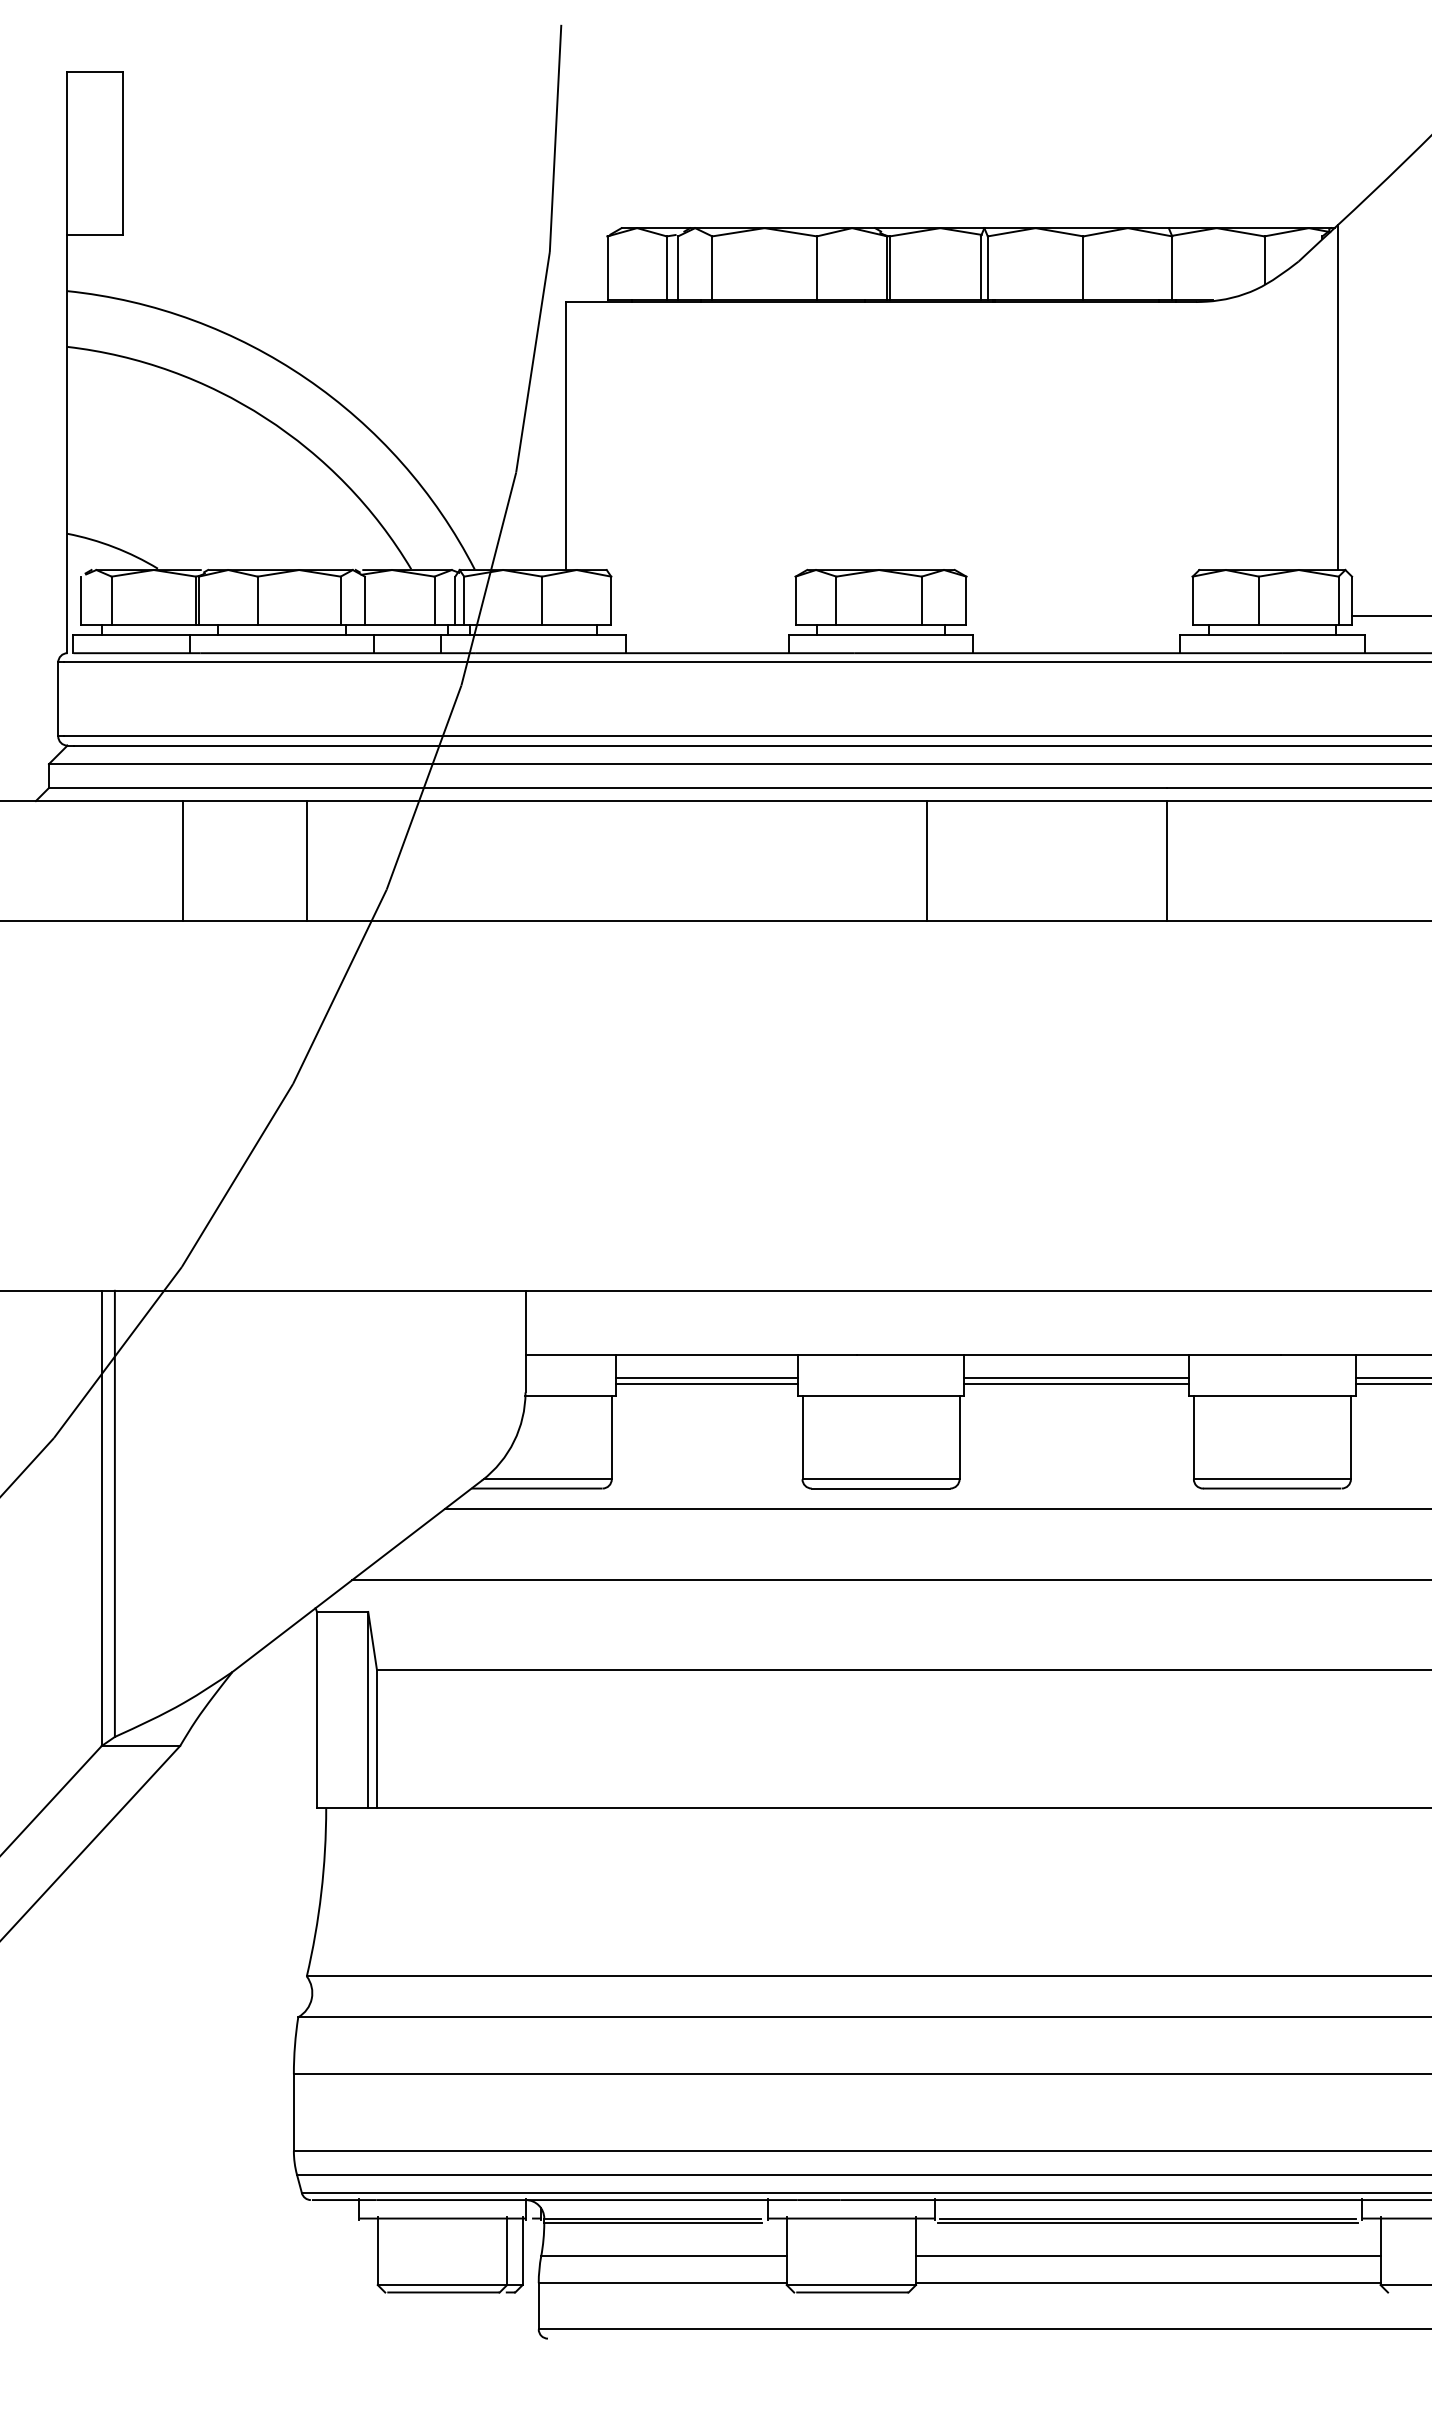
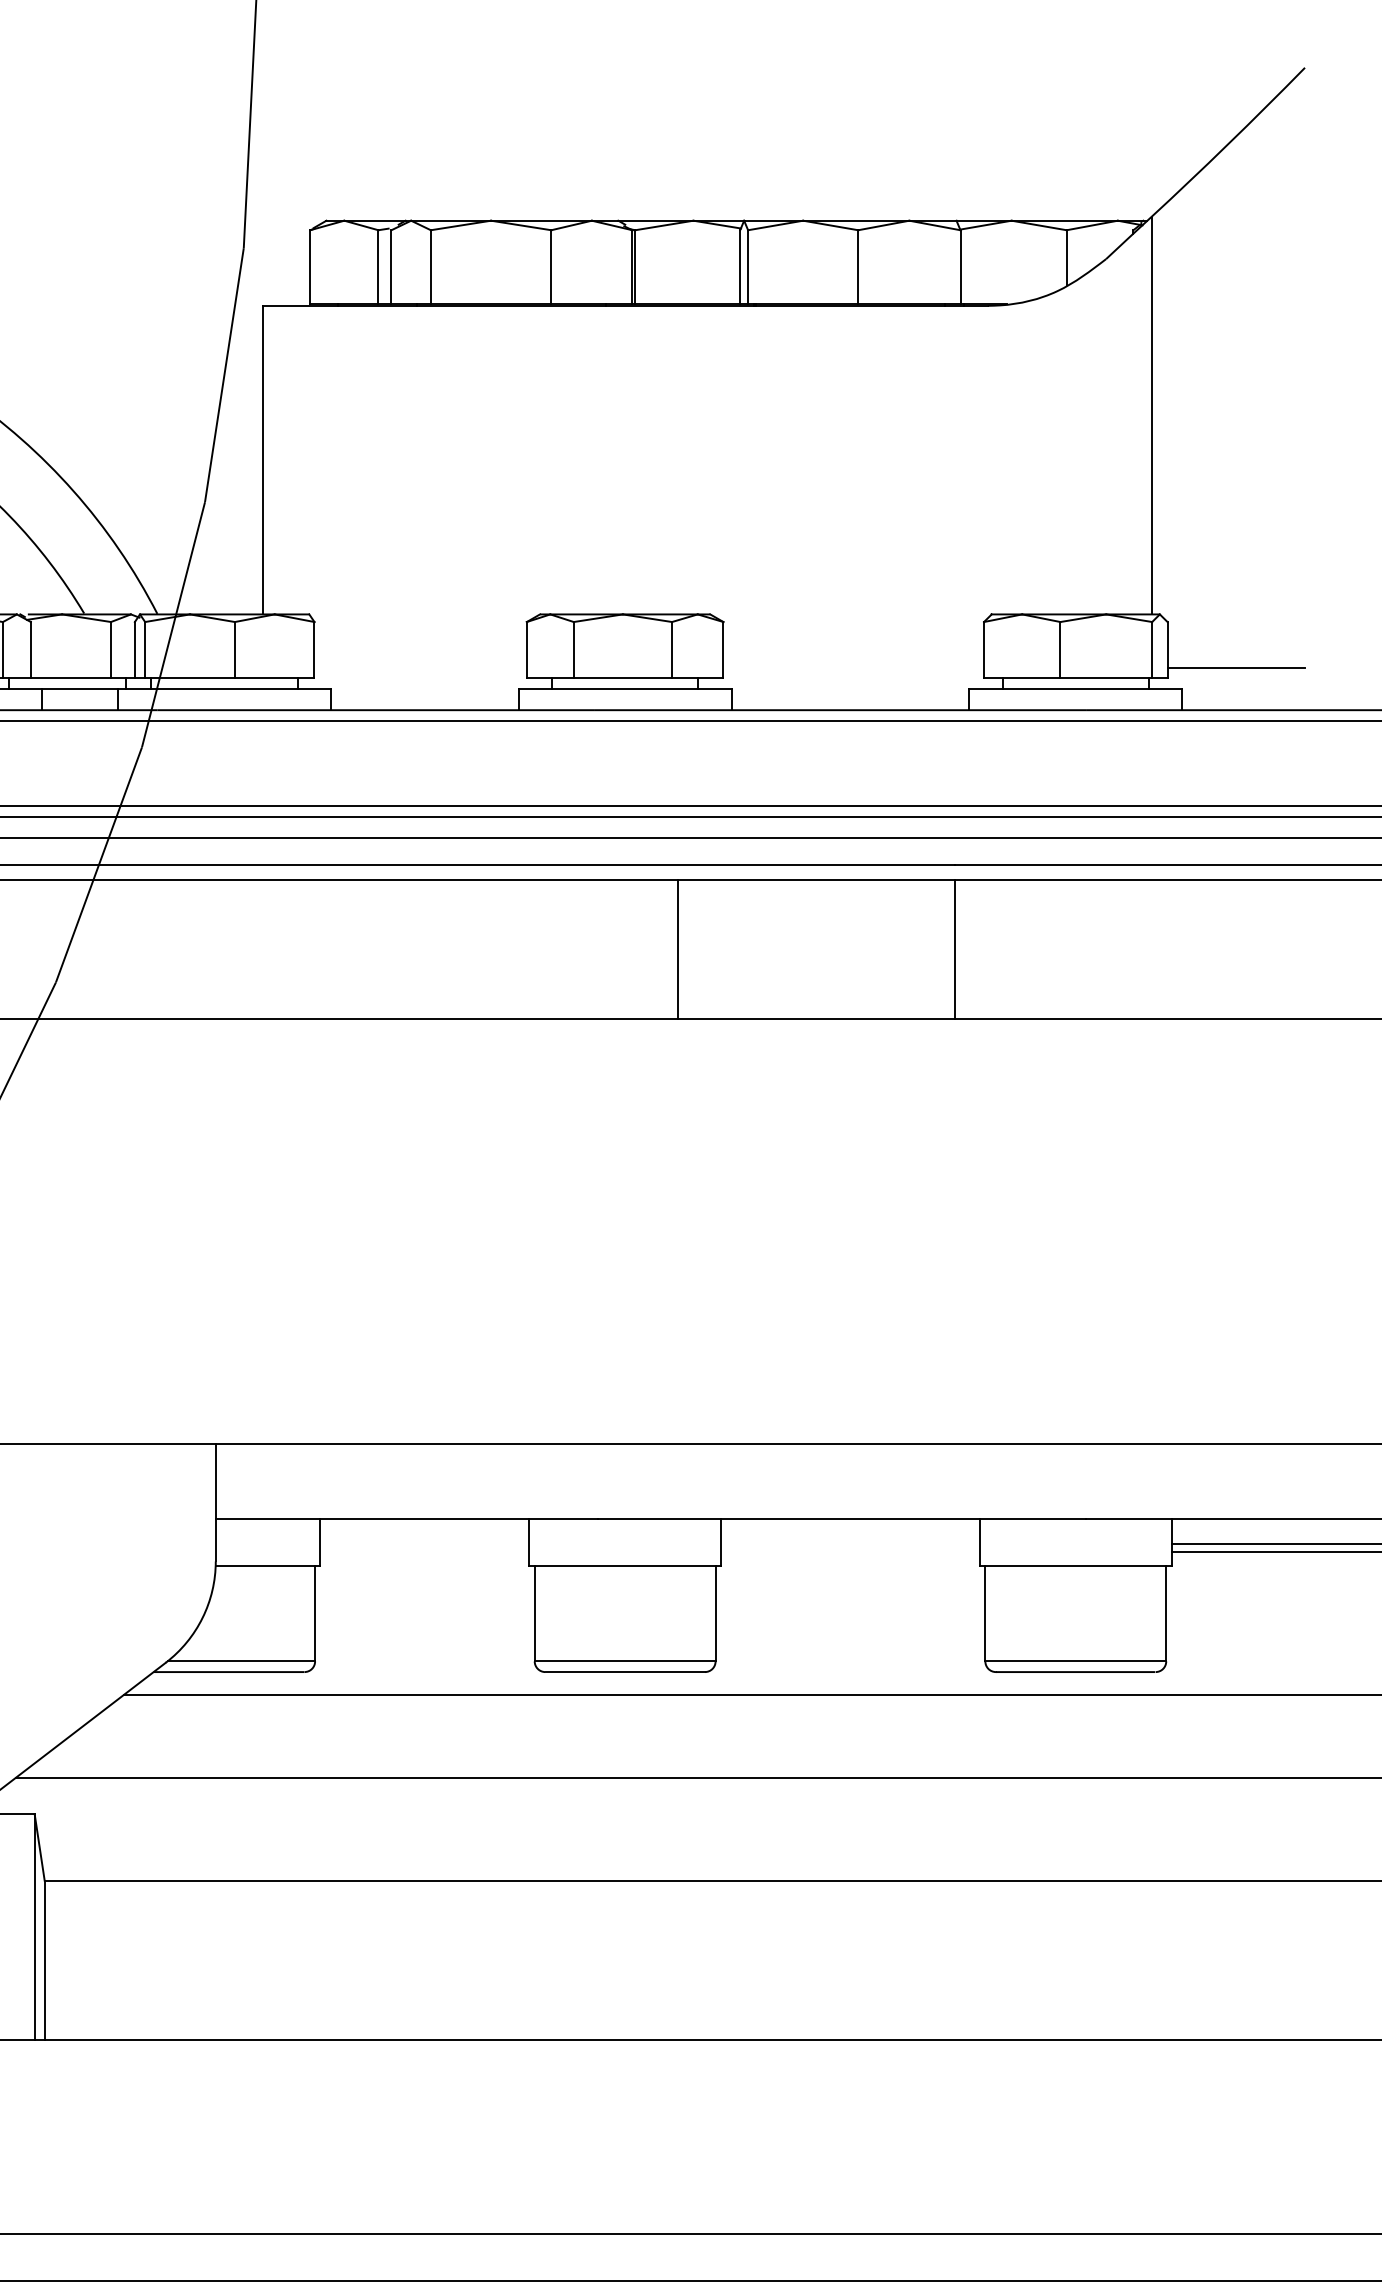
line: (706, 1377) -> (424, 1544), removed
line: (1076, 1377) -> (850, 1544), removed
line: (706, 1383) -> (424, 1551), removed
line: (1076, 1383) -> (850, 1551), removed

